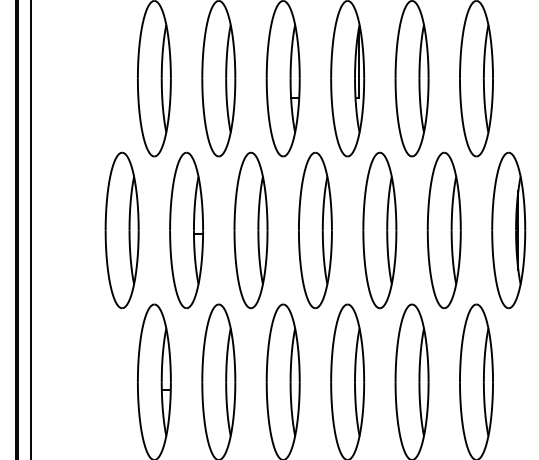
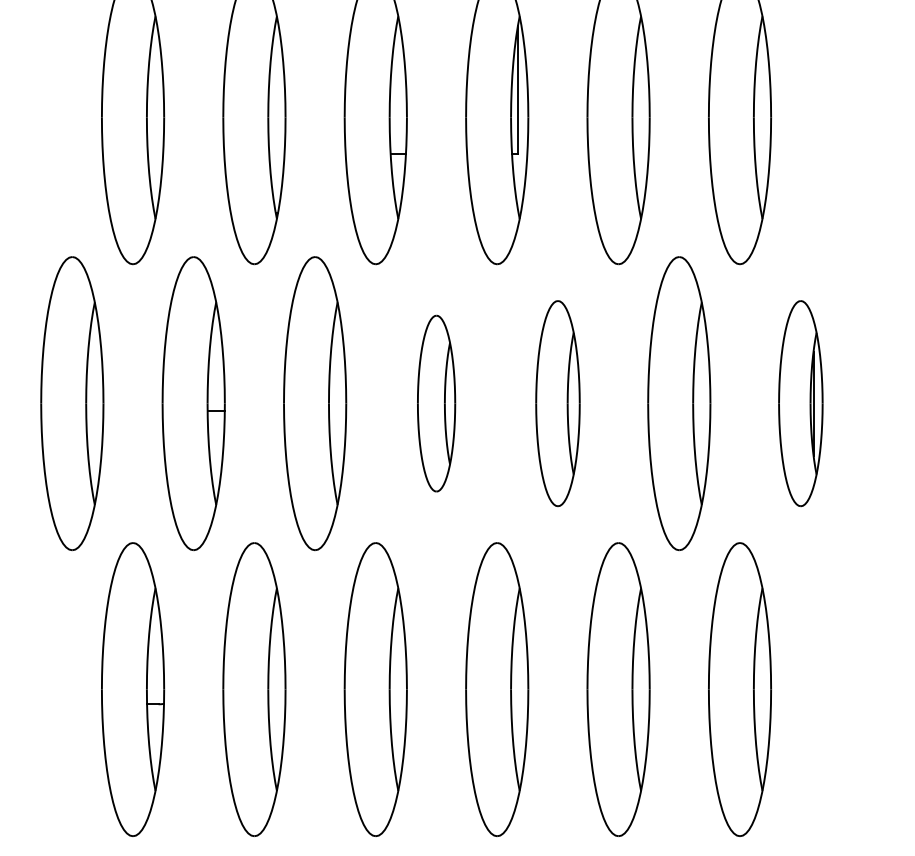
part: (315, 230) -> (436, 403), size x0.6
part: (379, 230) -> (557, 403), size x0.7
part: (508, 230) -> (800, 403), size x0.7

